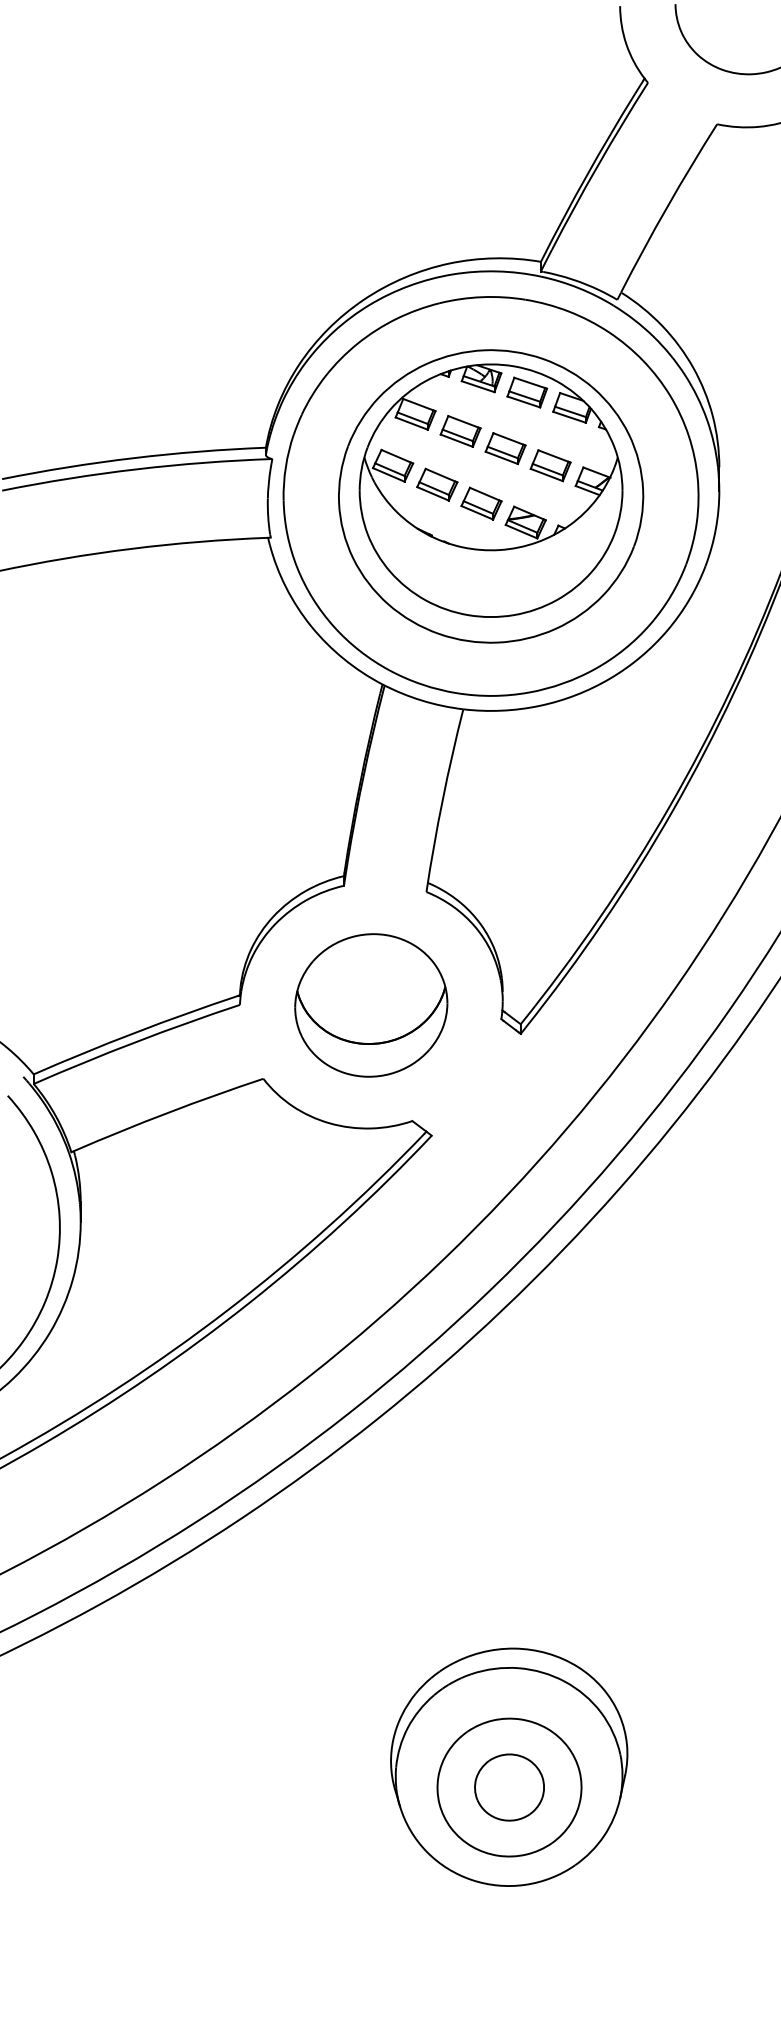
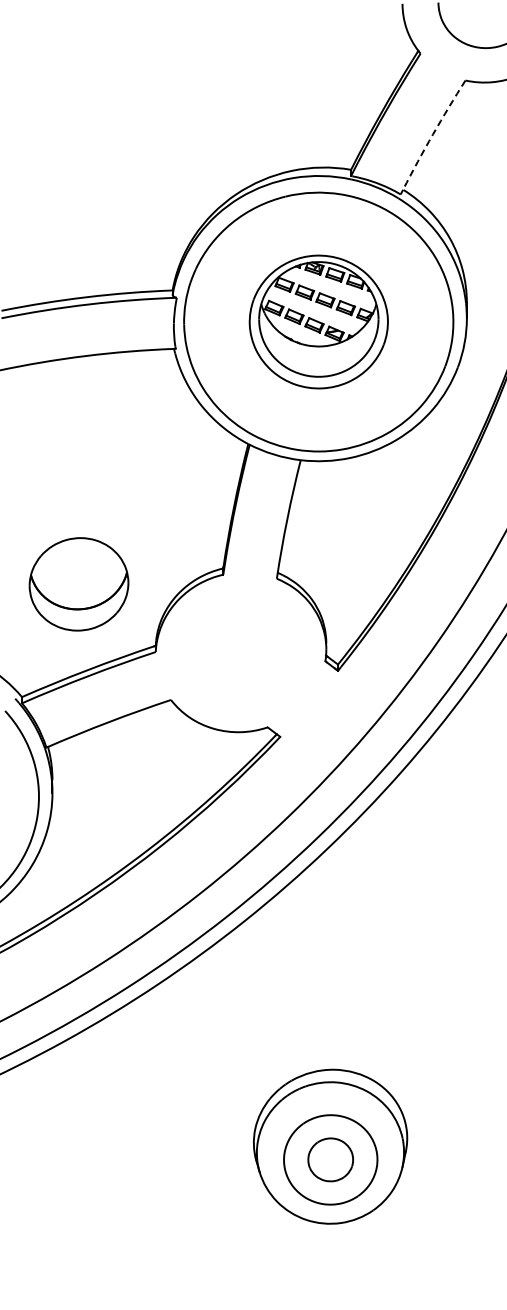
arc: (667, 207) -> (433, 134), solid -> dashed
part: (490, 495) -> (318, 321), size x0.7
part: (370, 1005) -> (78, 584), moved

